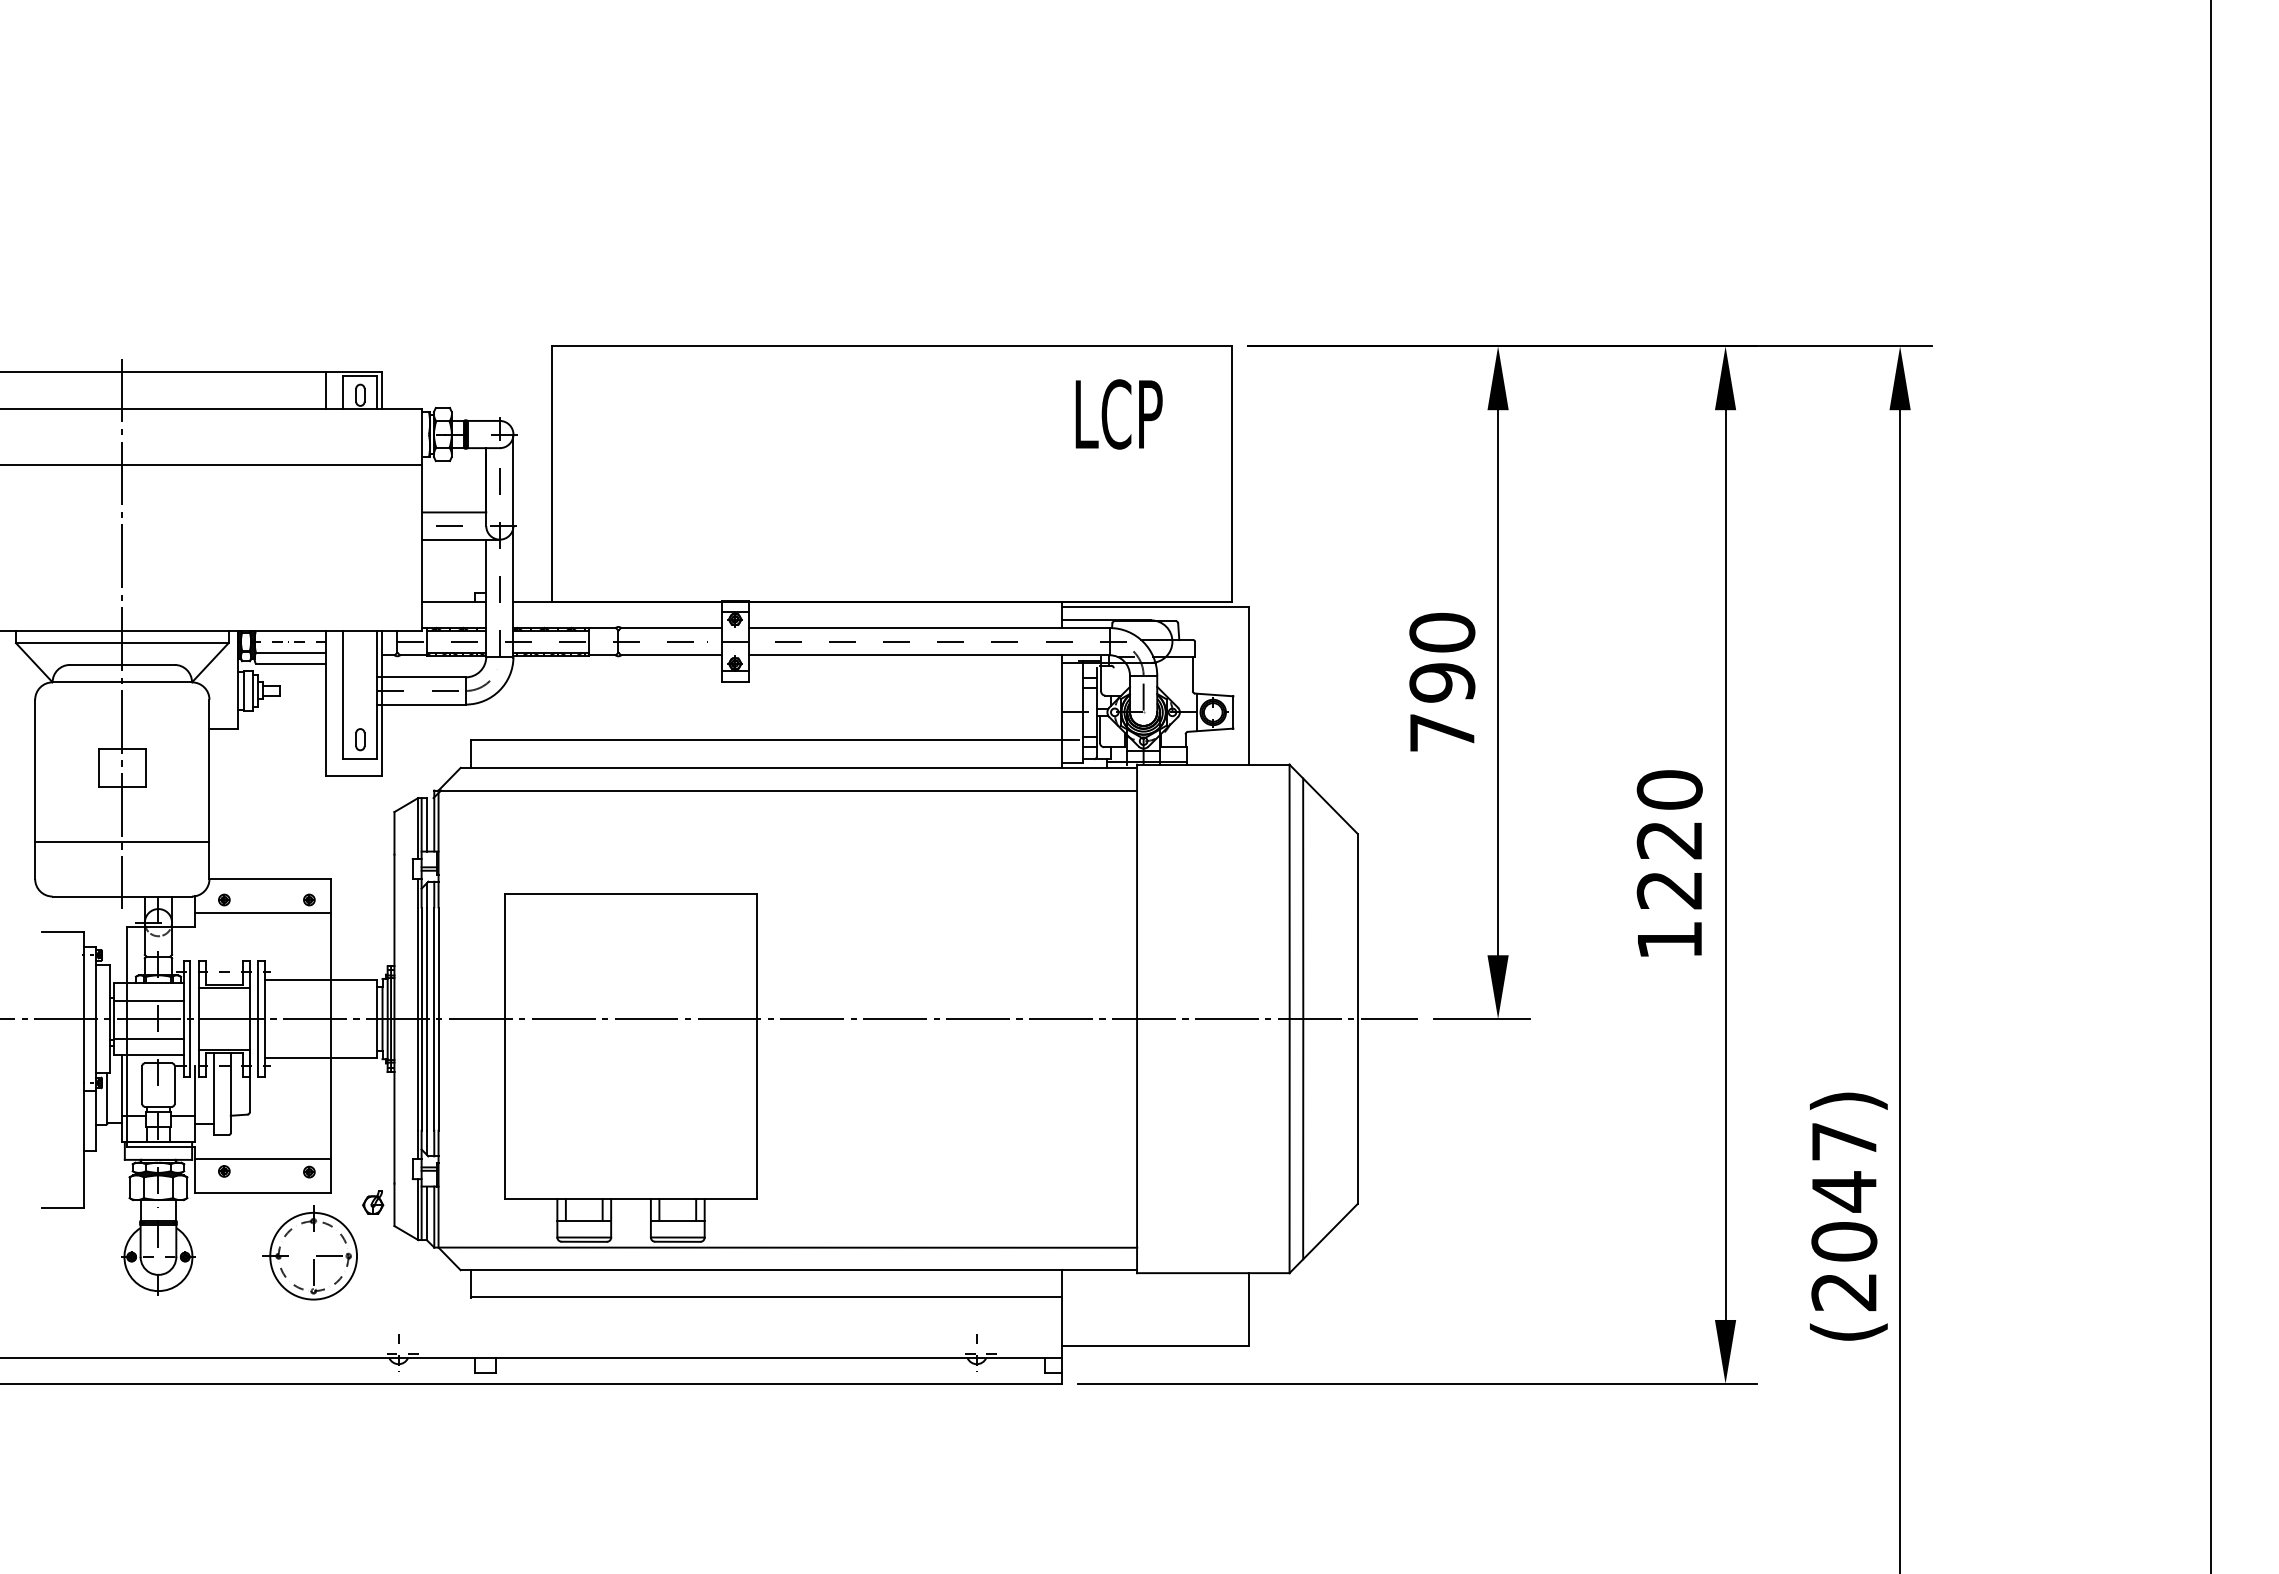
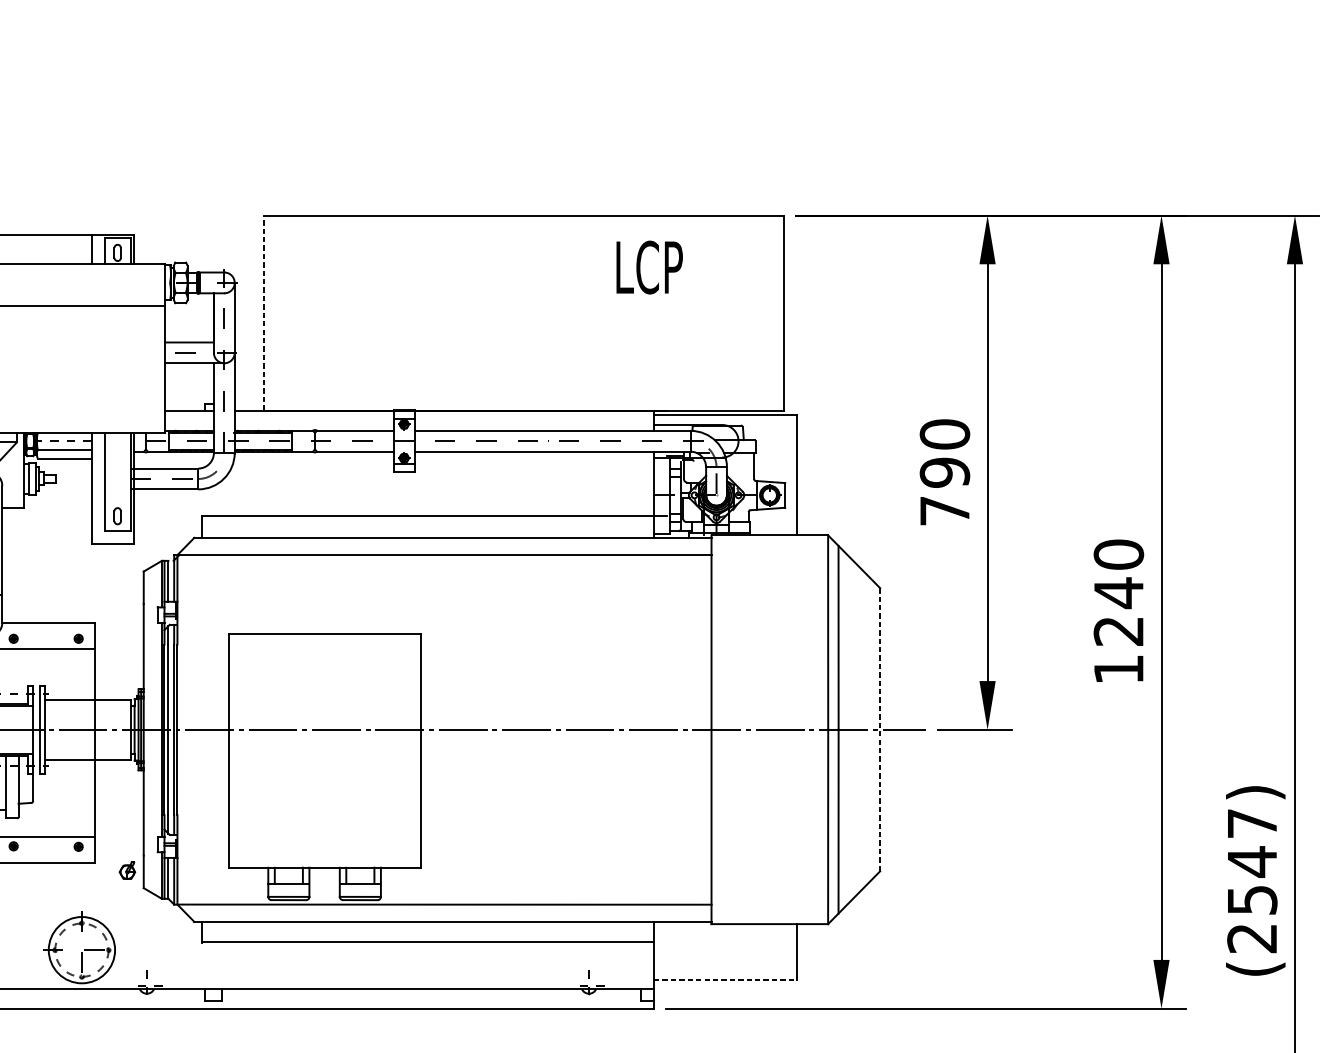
text: (1118, 414) -> (649, 267), moved
line: (551, 473) -> (263, 312), solid -> dashed
text: (1668, 840) -> (1117, 593), 1220 -> 1240
line: (1357, 1019) -> (880, 730), solid -> dashed
text: (1844, 1241) -> (1252, 899), (2047) -> (2547)
part: (309, 1252) -> (78, 947), moved
line: (1155, 1346) -> (725, 980), solid -> dashed

